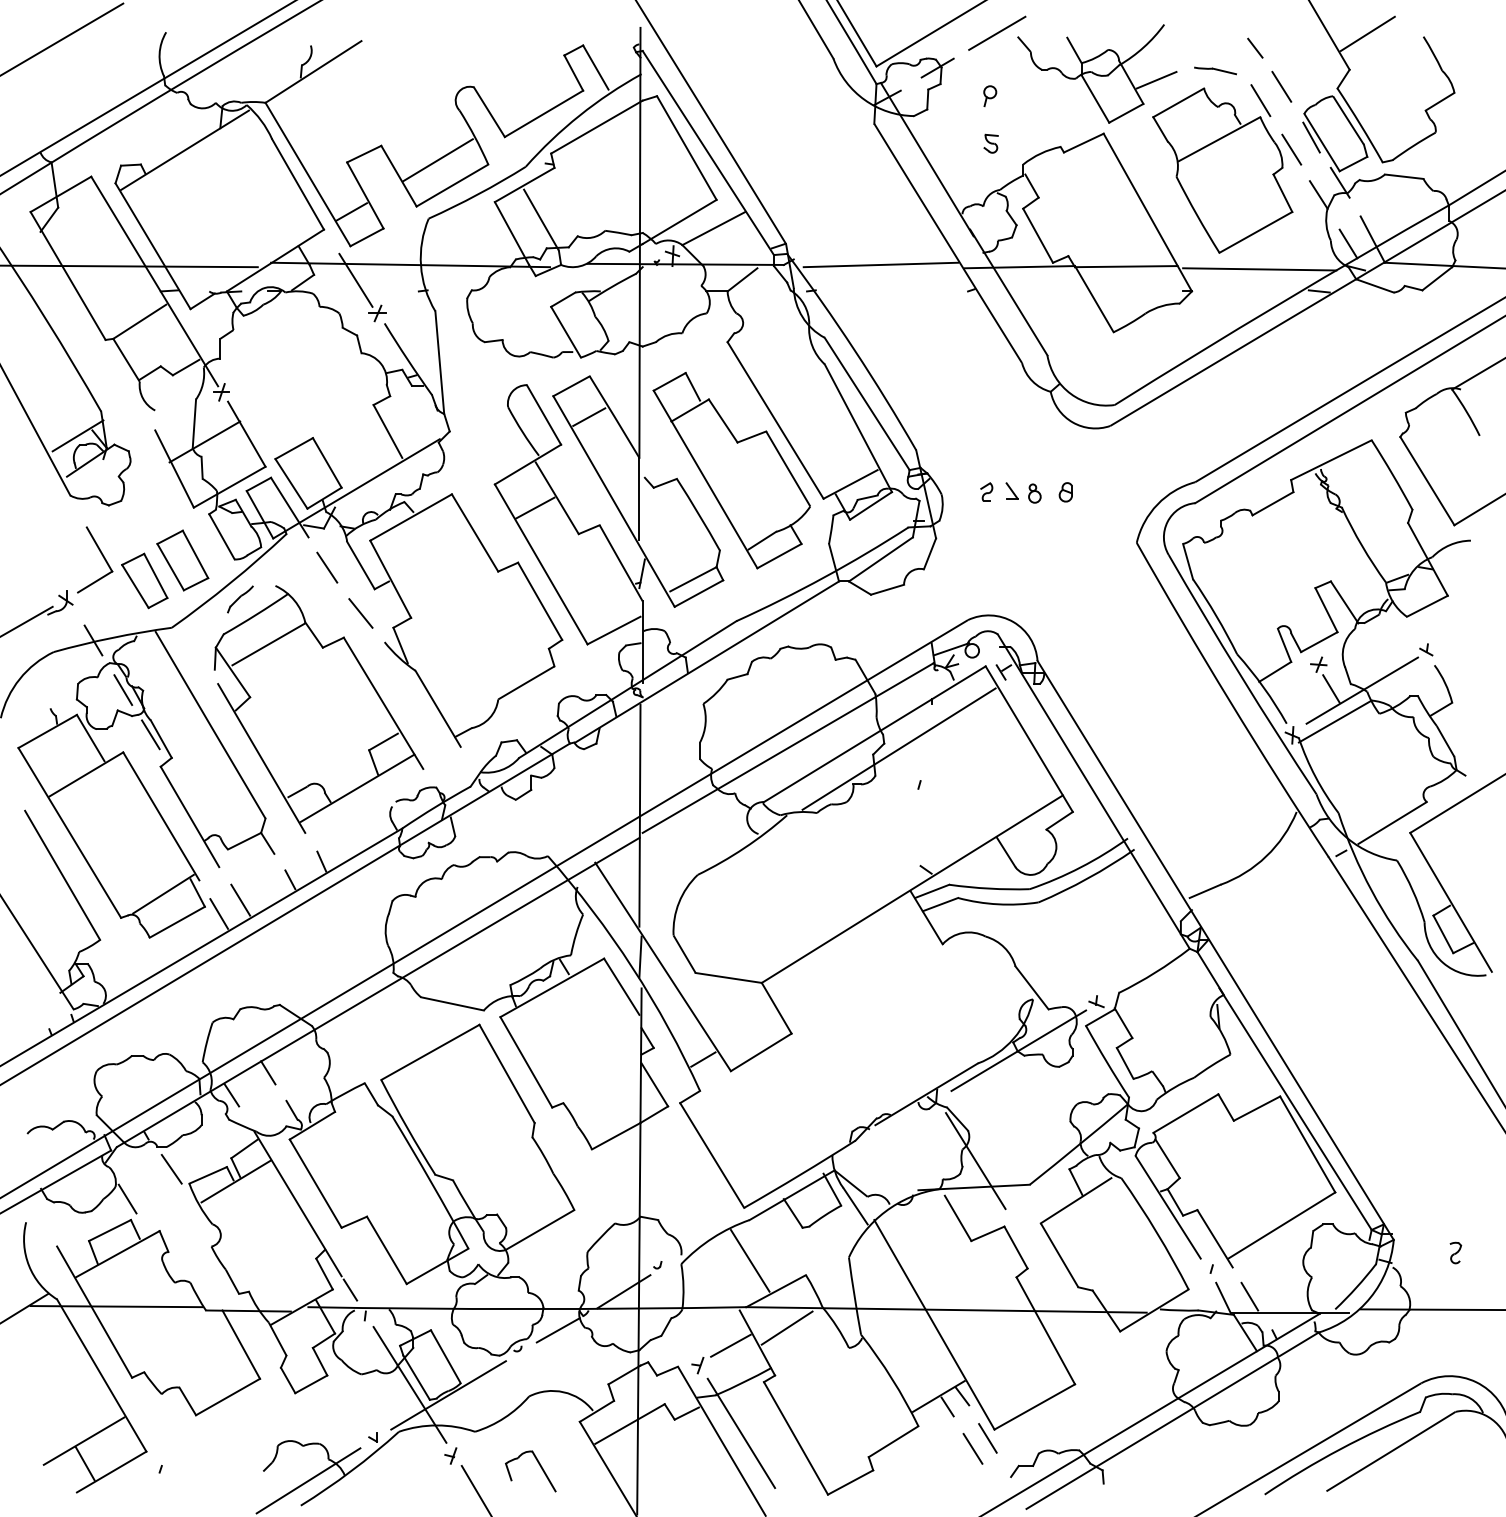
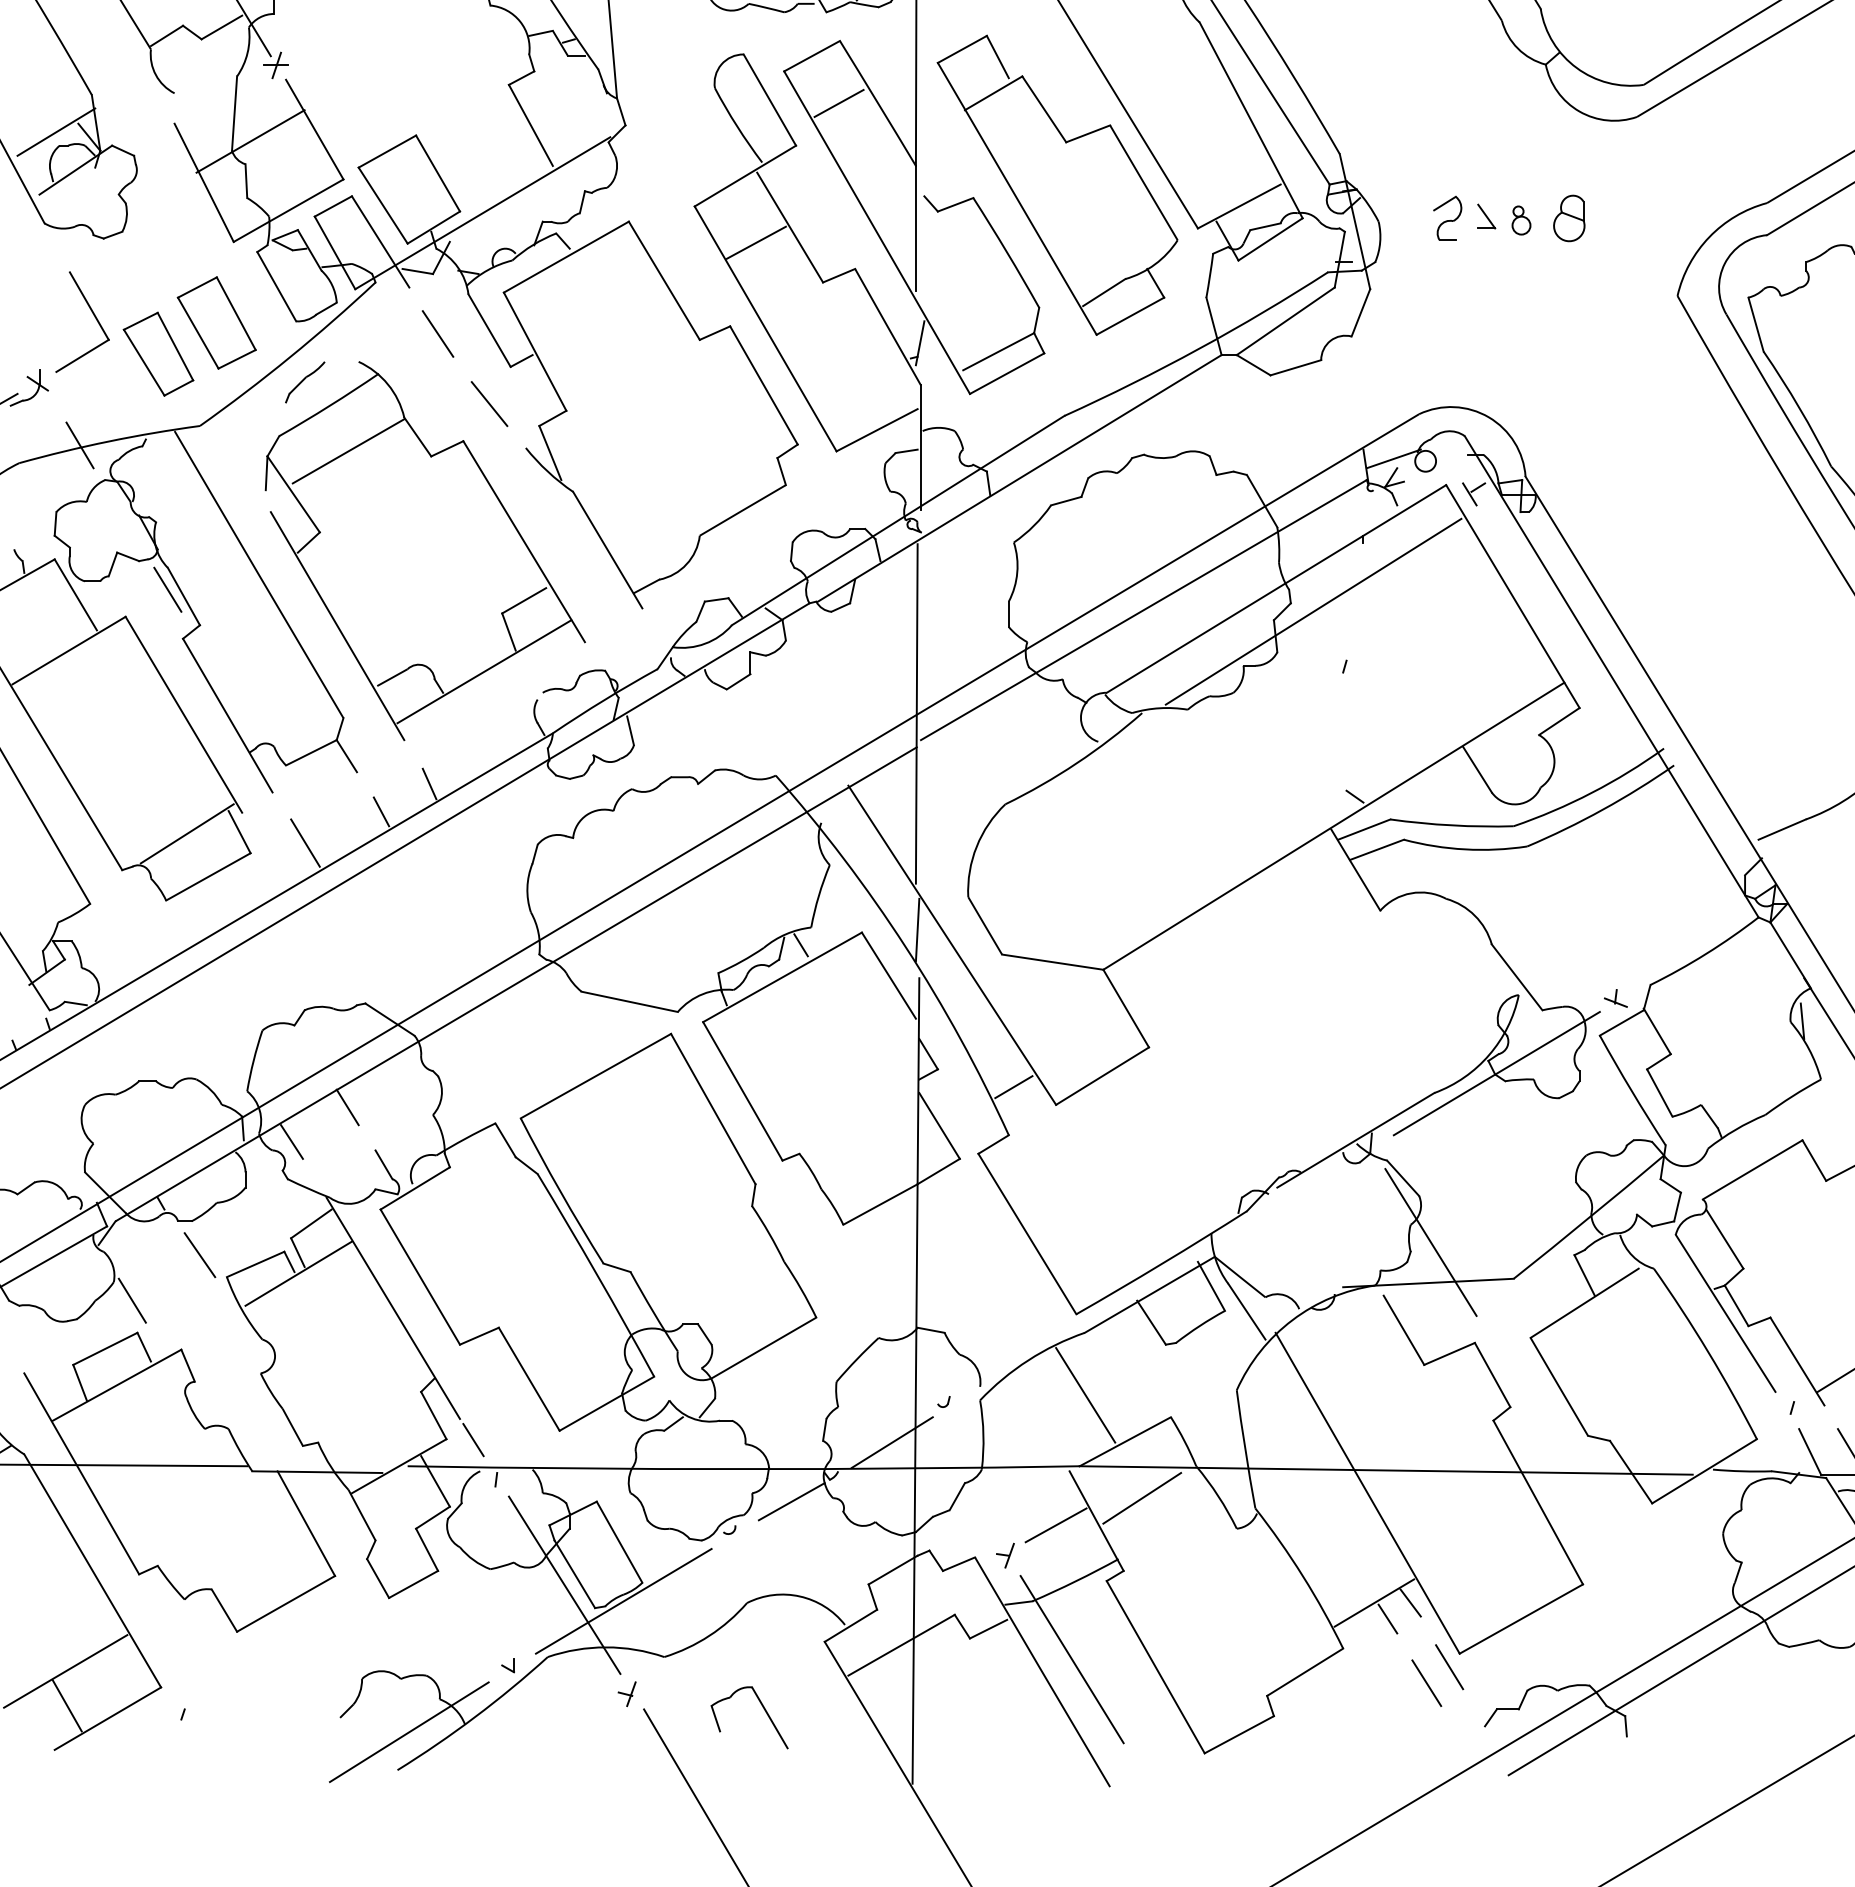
part: (986, 491) -> (1447, 217), size x1.6
part: (1065, 492) -> (1568, 218), size x1.6
line: (123, 690) -> (125, 522), removed
line: (219, 913) -> (272, 863), removed

